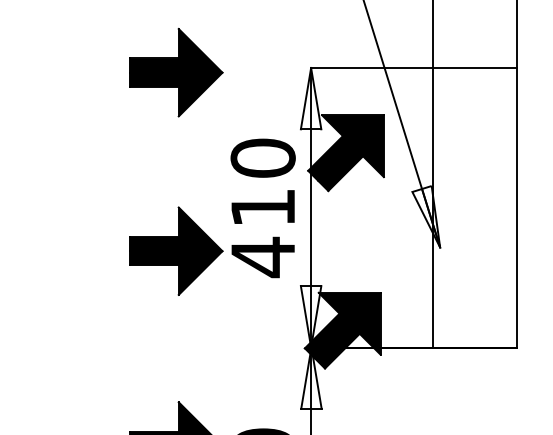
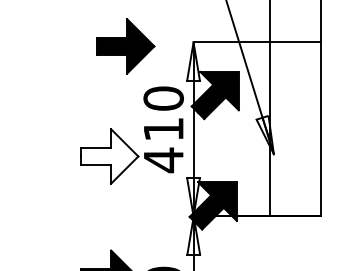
part: (176, 72) -> (125, 46), moved
fill: (176, 251) -> (109, 156), removed

